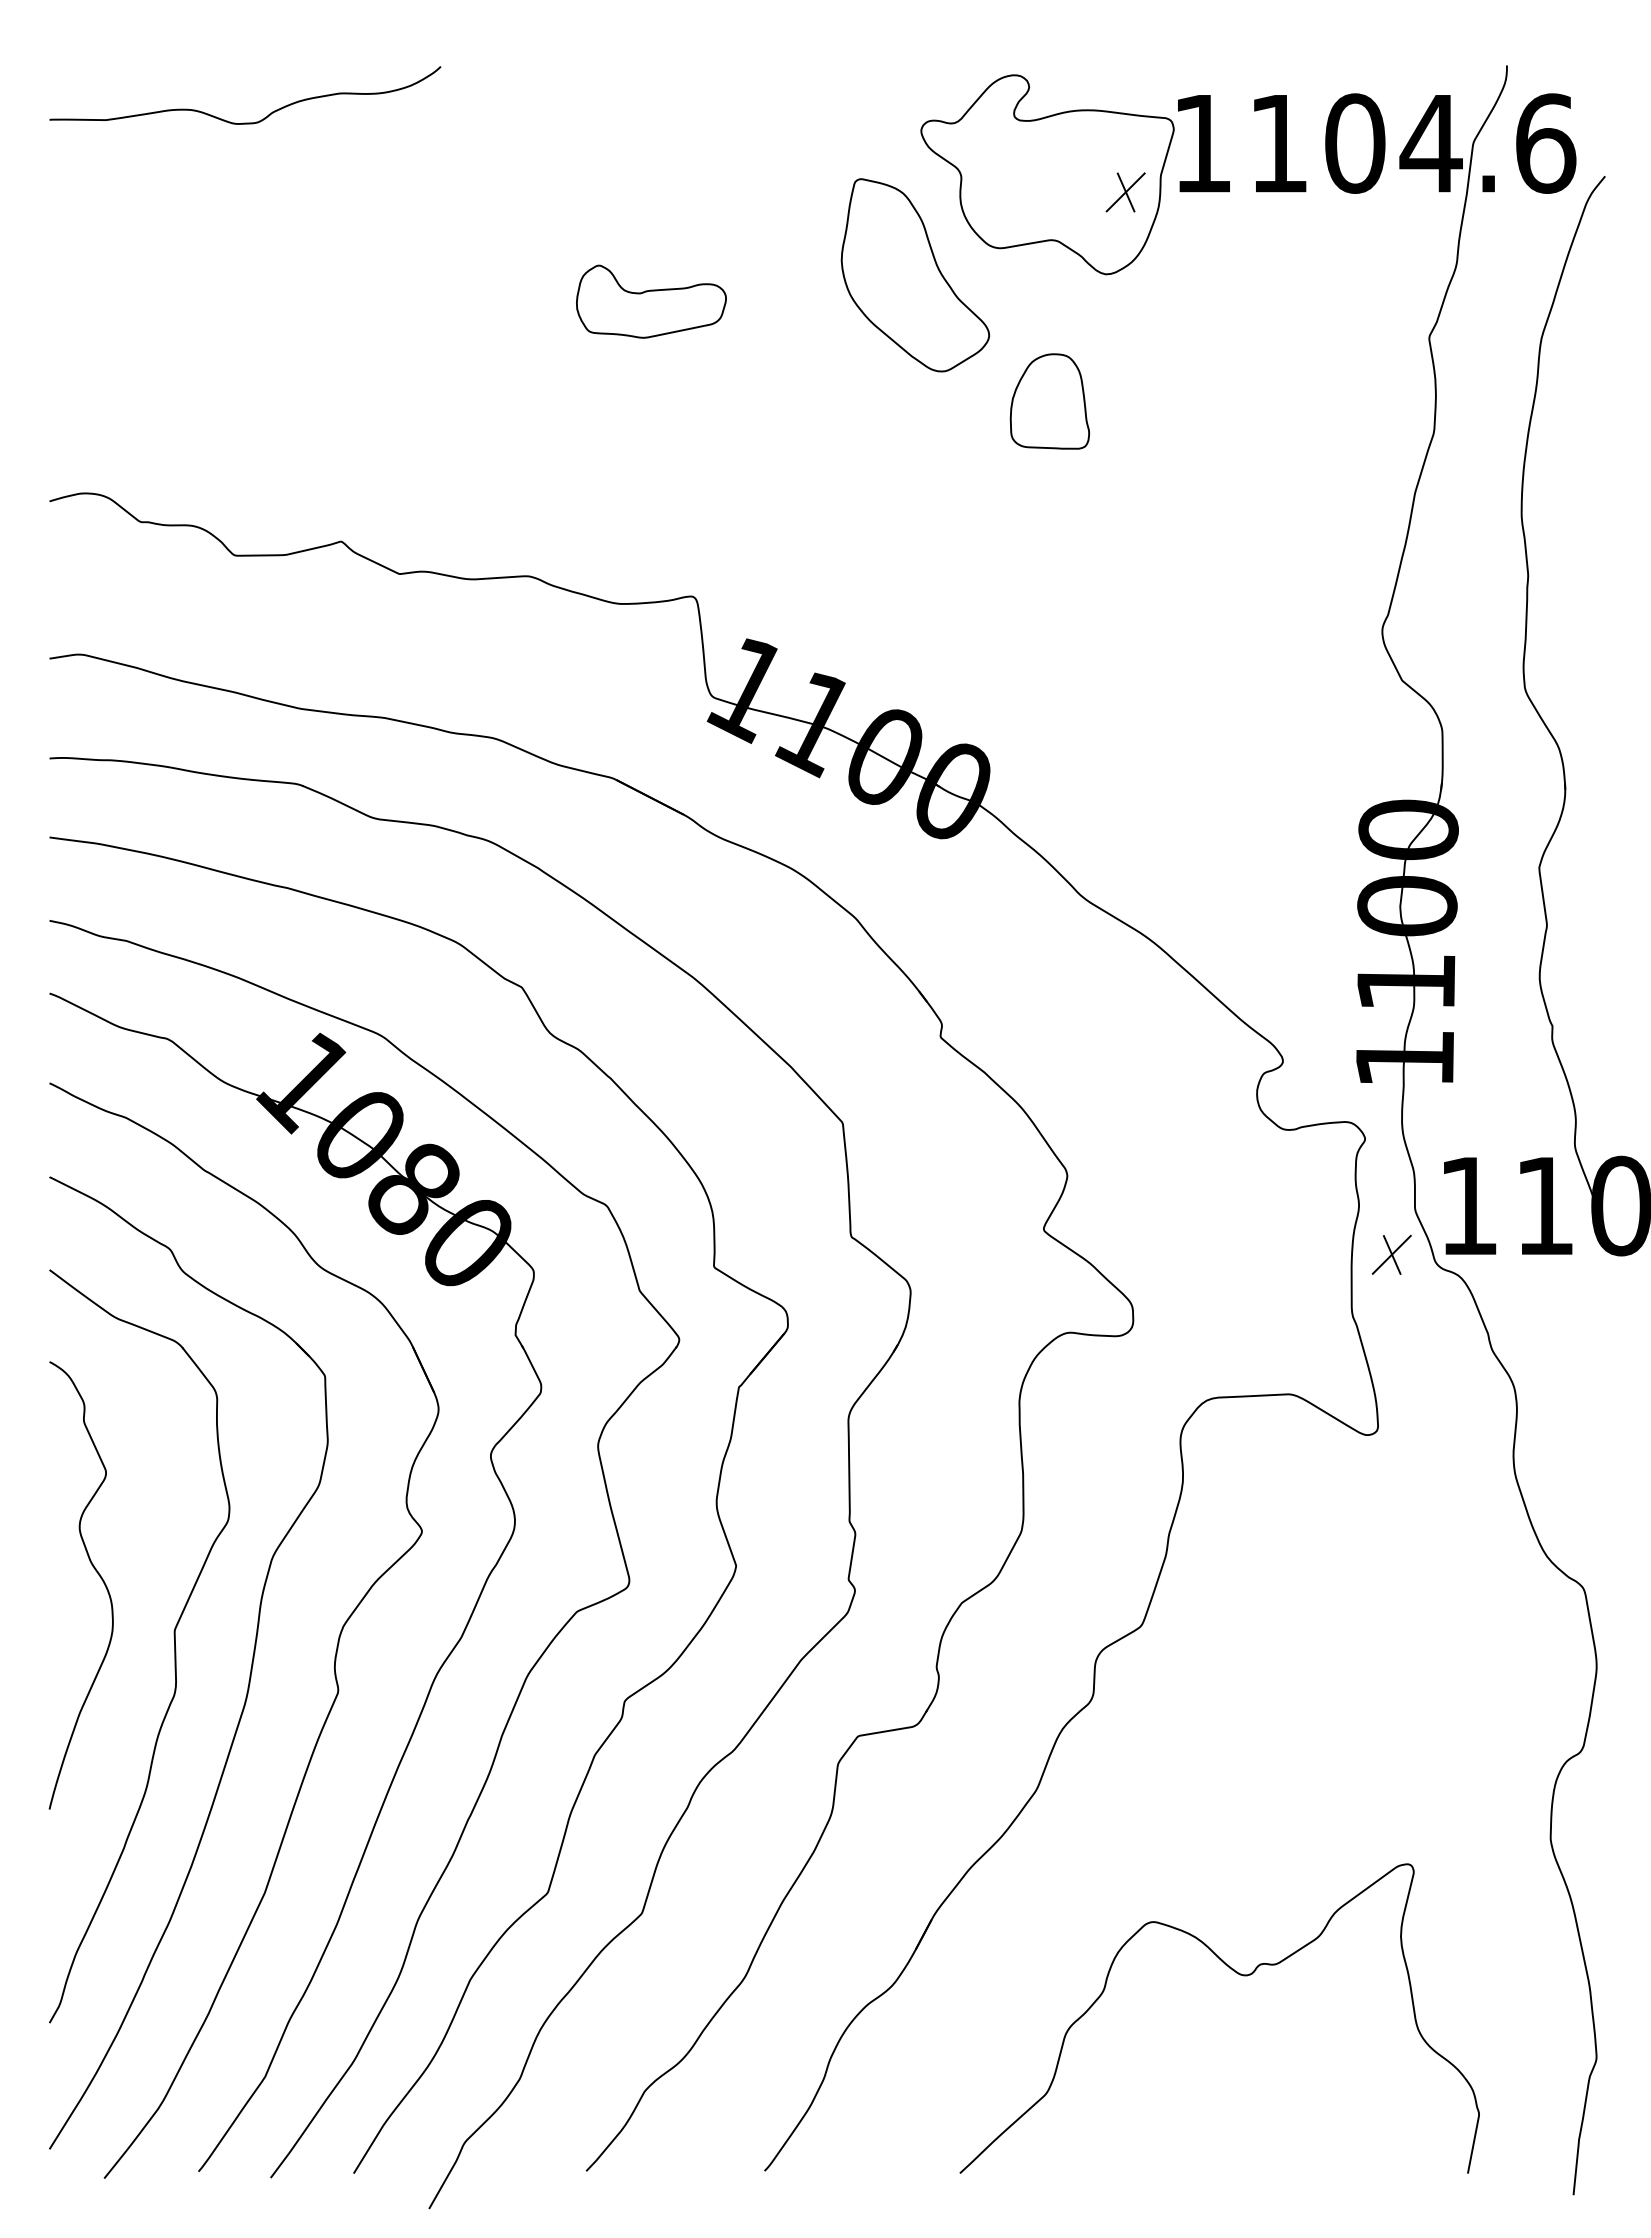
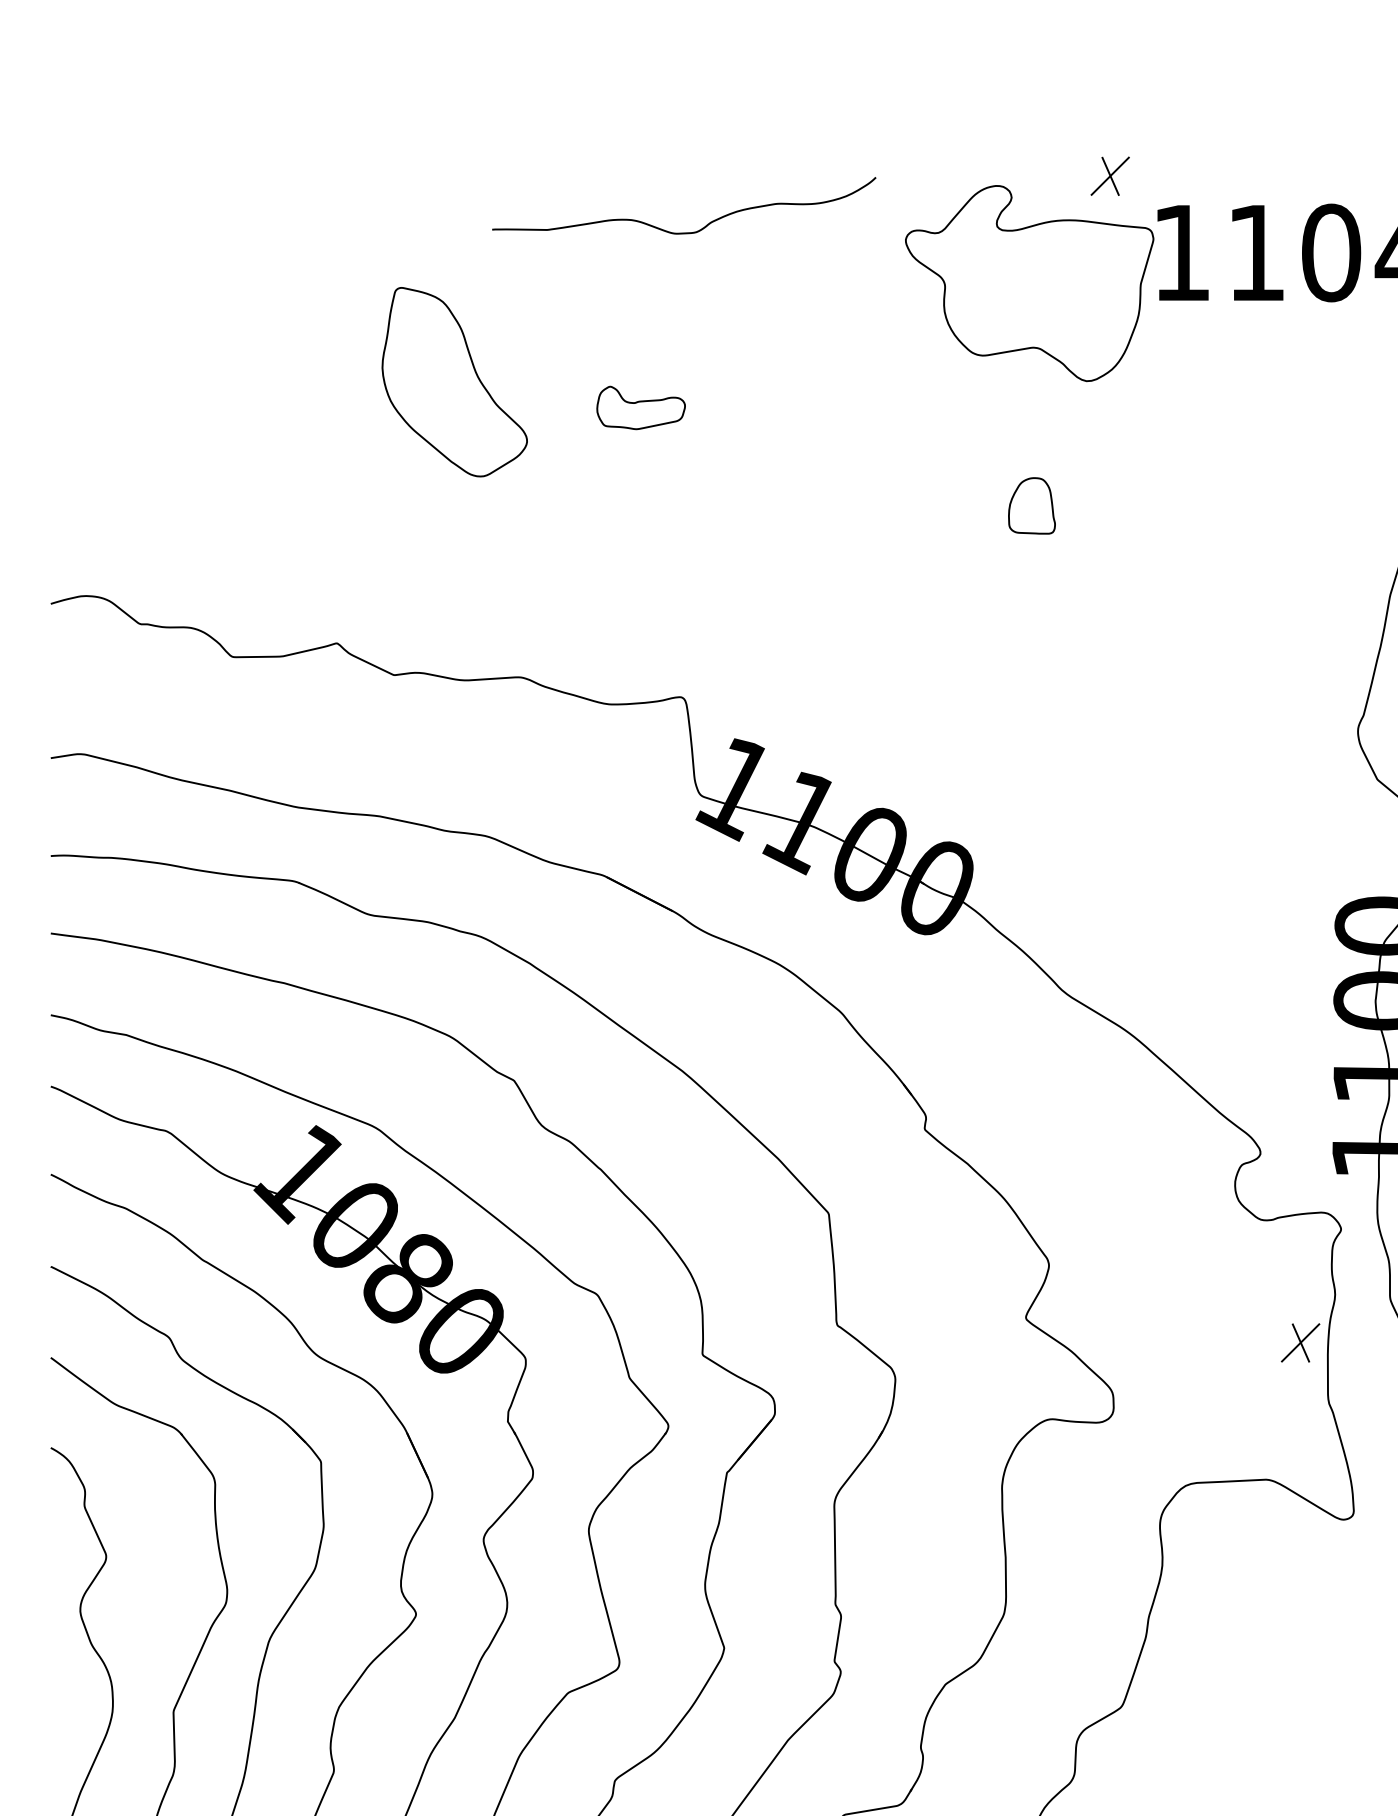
curve: (245, 122) -> (684, 232), moved
part: (1125, 192) -> (1110, 176), moved
part: (915, 275) -> (454, 382), moved
part: (651, 301) -> (641, 407), size x0.6
part: (1049, 401) -> (1031, 505), size x0.6
part: (1391, 1254) -> (1300, 1342), moved

